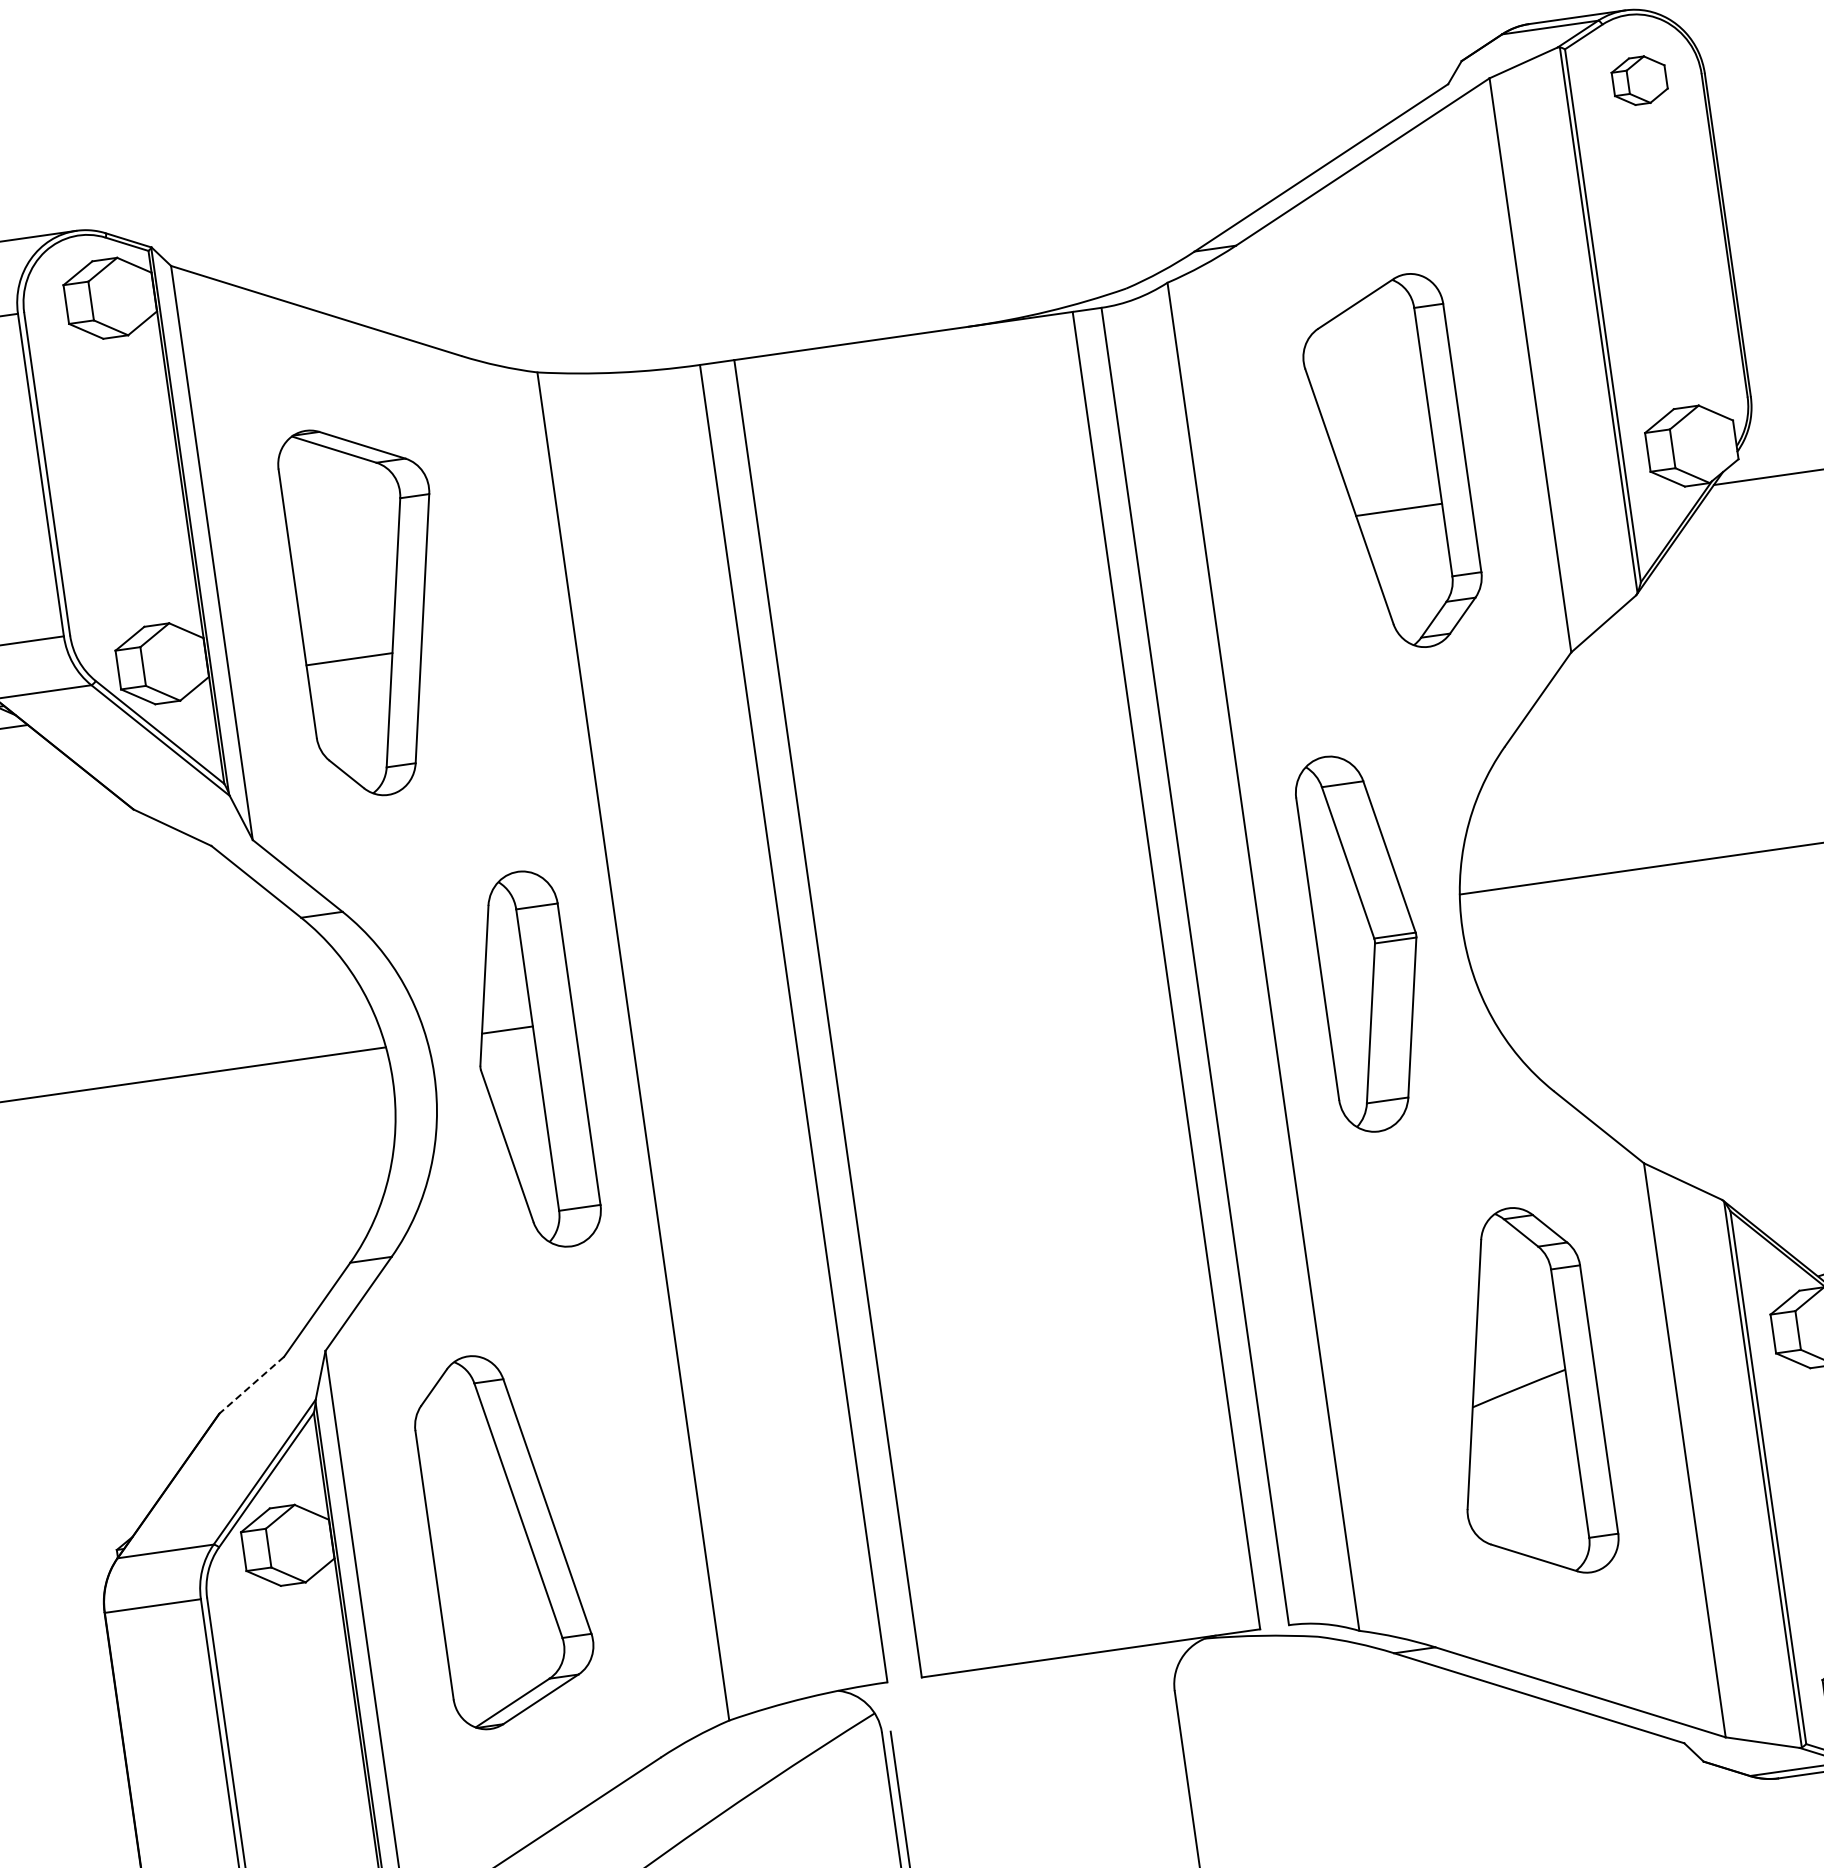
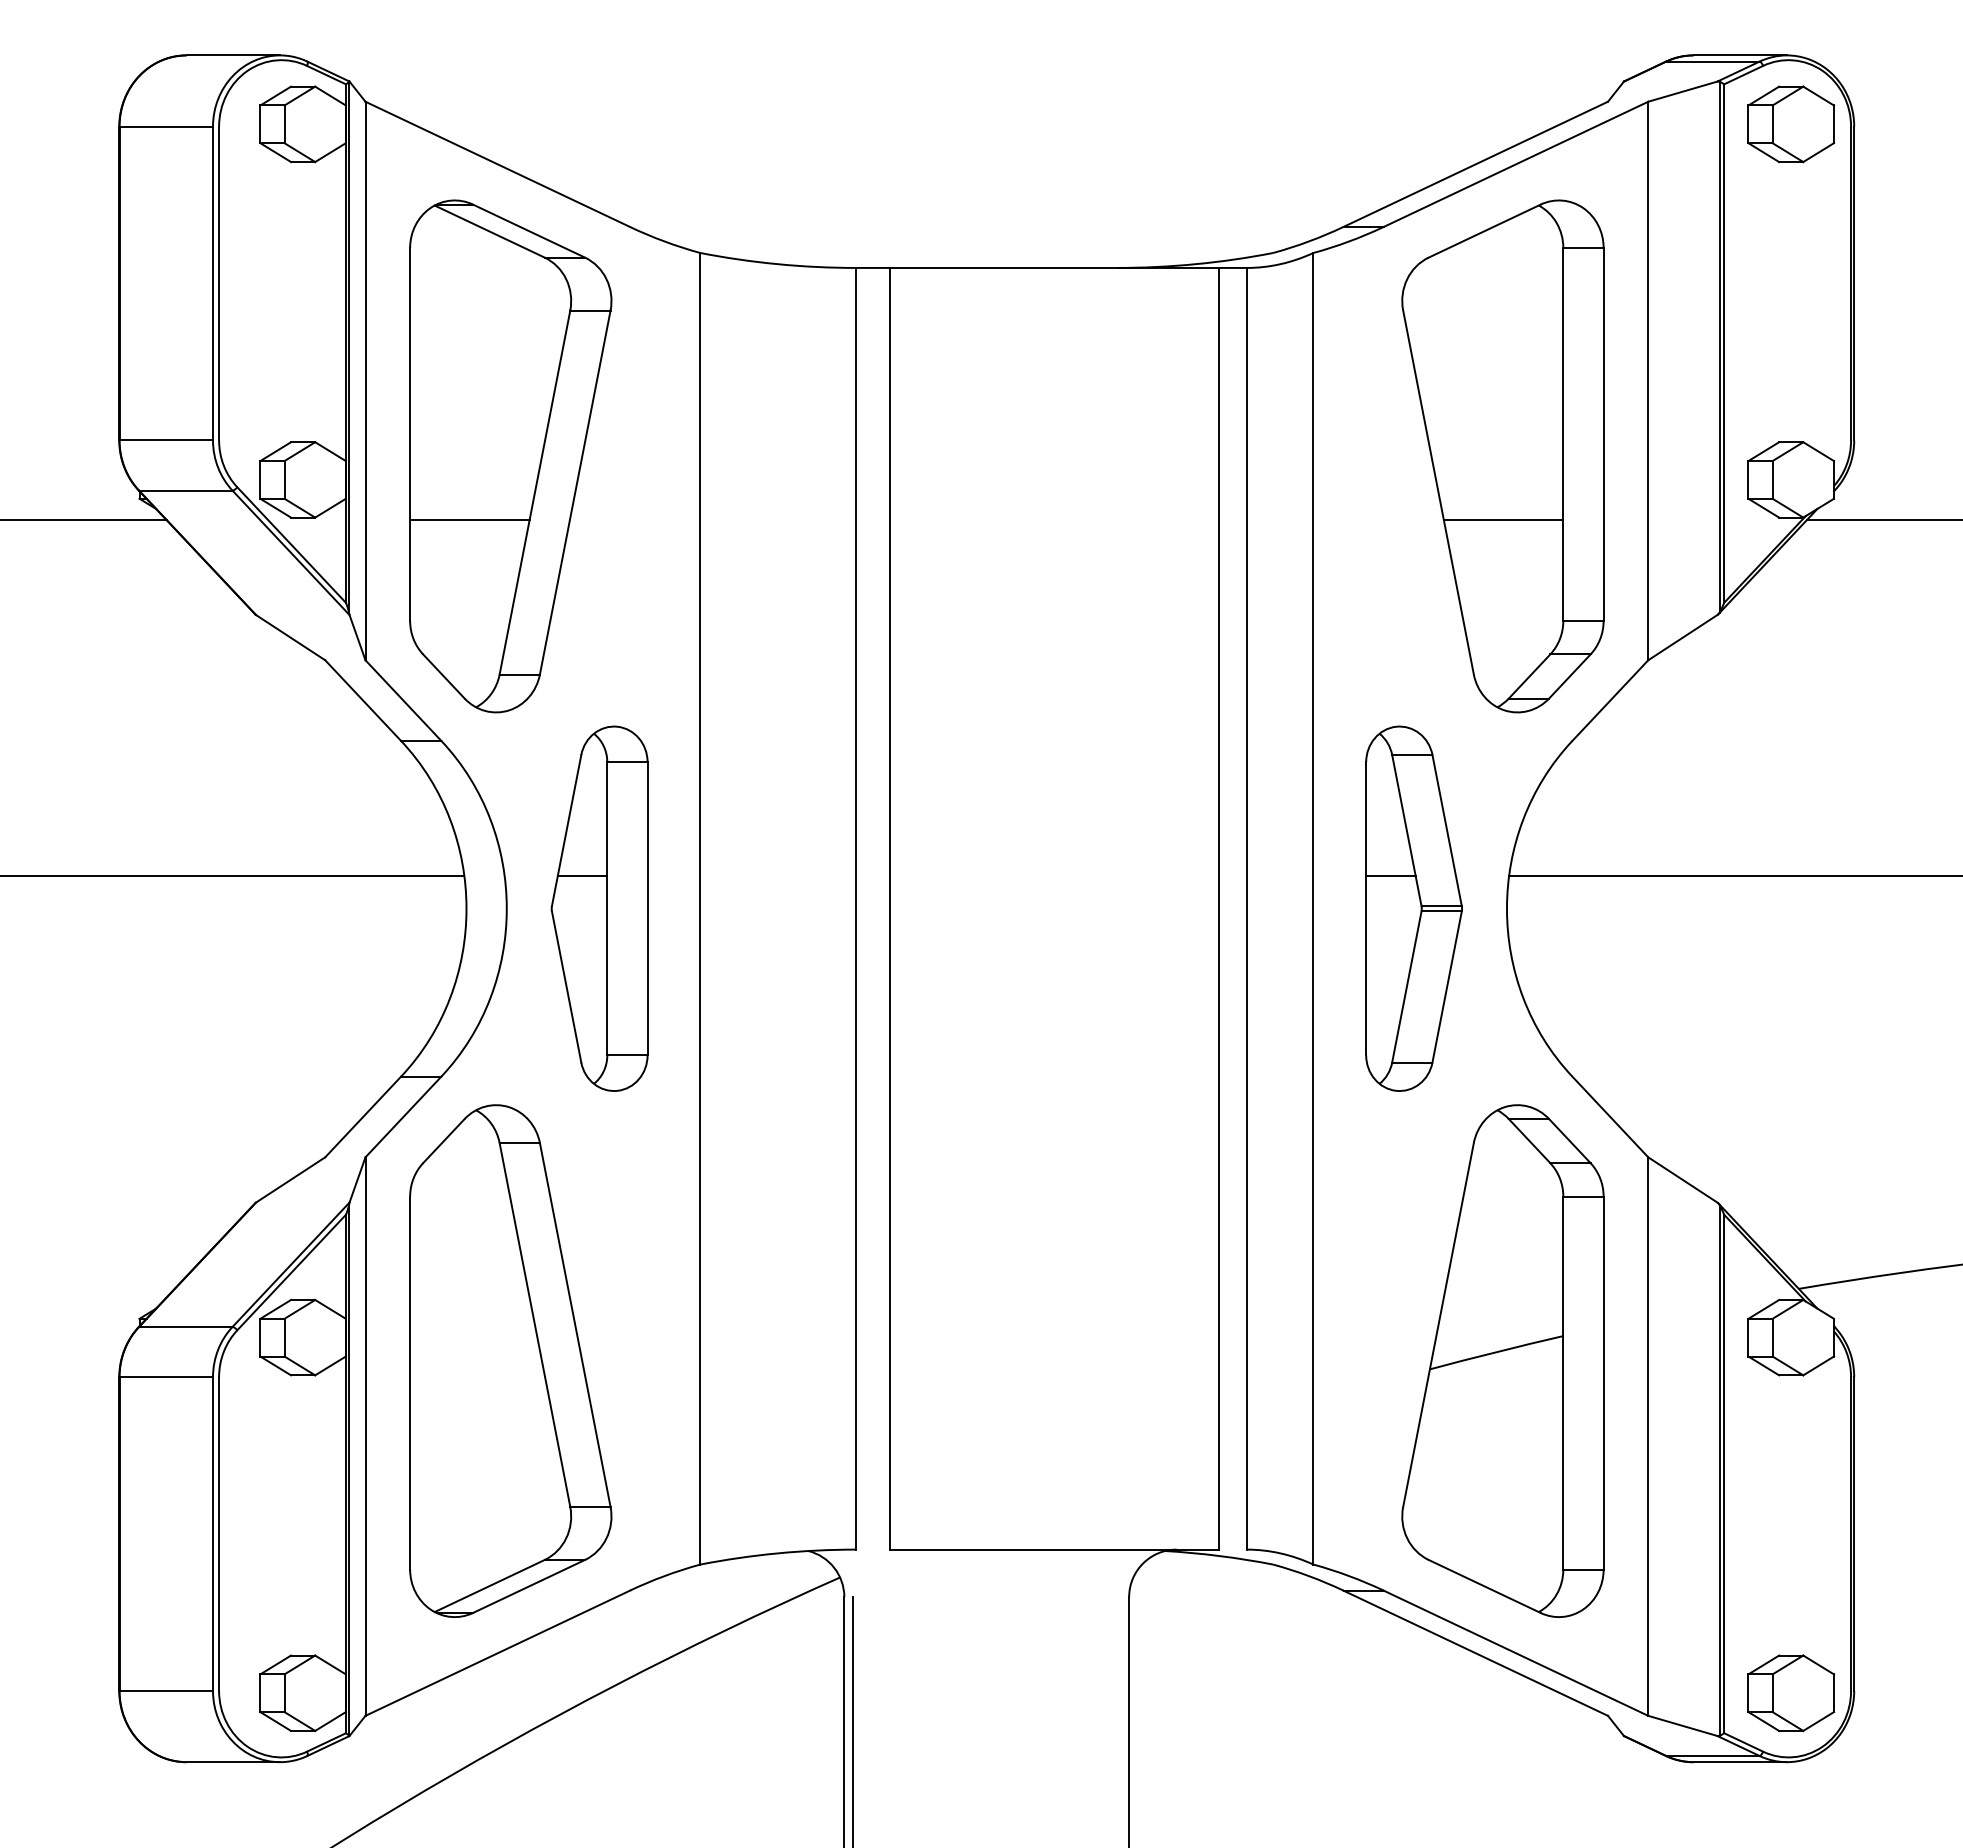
part: (1639, 80) -> (1790, 124), size x1.67
part: (1391, 464) -> (1502, 456), size x1.43
part: (372, 609) -> (510, 456), size x1.43
line: (1337, 912) -> (1390, 876), added
line: (251, 1385) -> (290, 1180), dashed -> solid
part: (1523, 1393) -> (1502, 1360), size x1.43
part: (504, 1538) -> (510, 1360), size x1.43

